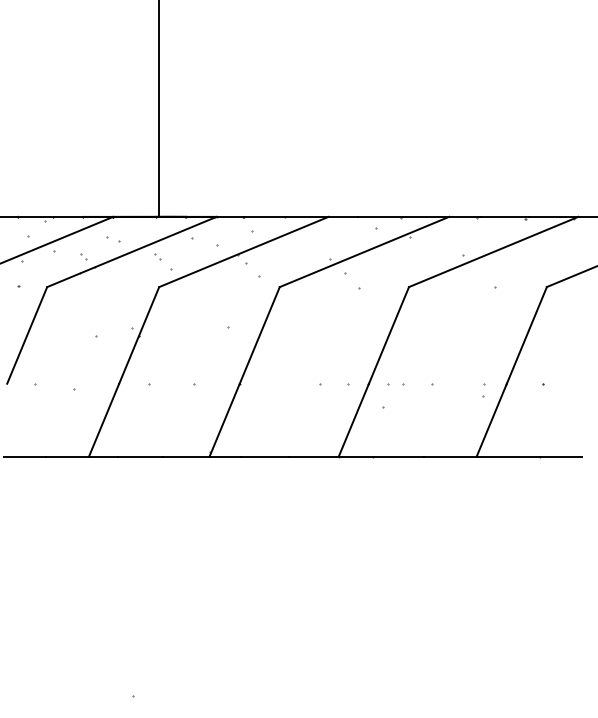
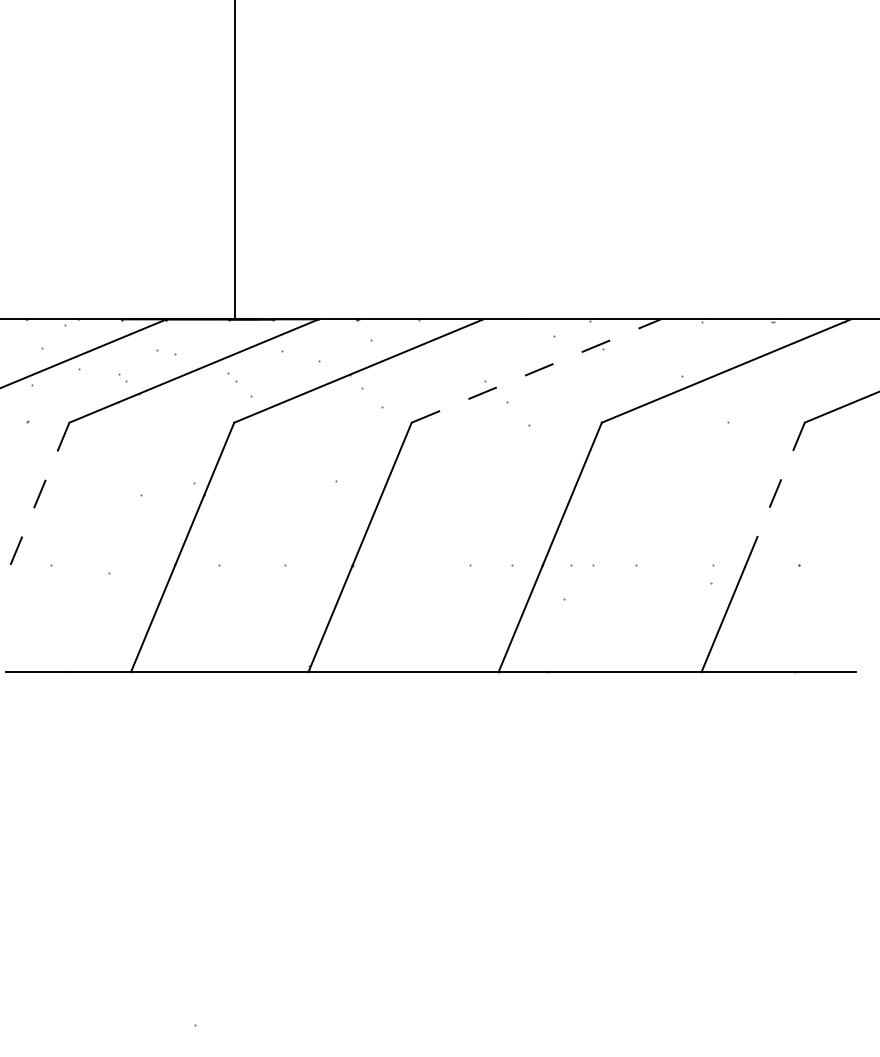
line: (364, 251) -> (536, 370), solid -> dashed
line: (27, 334) -> (40, 492), solid -> dashed
line: (526, 335) -> (774, 493), solid -> dashed

